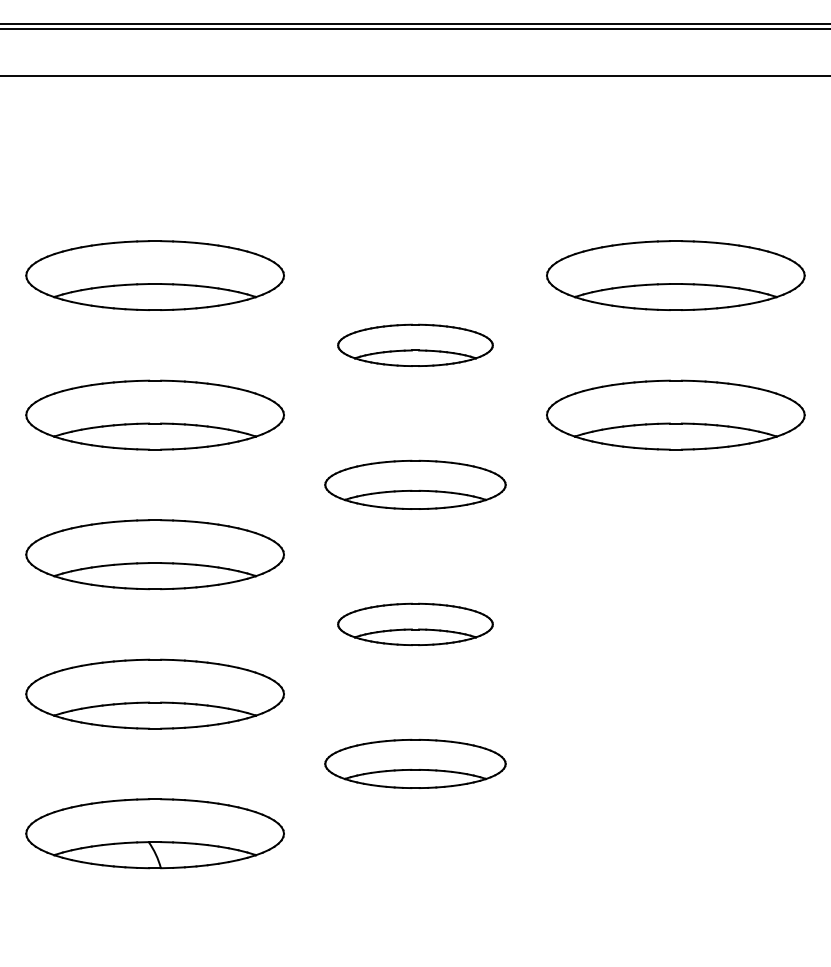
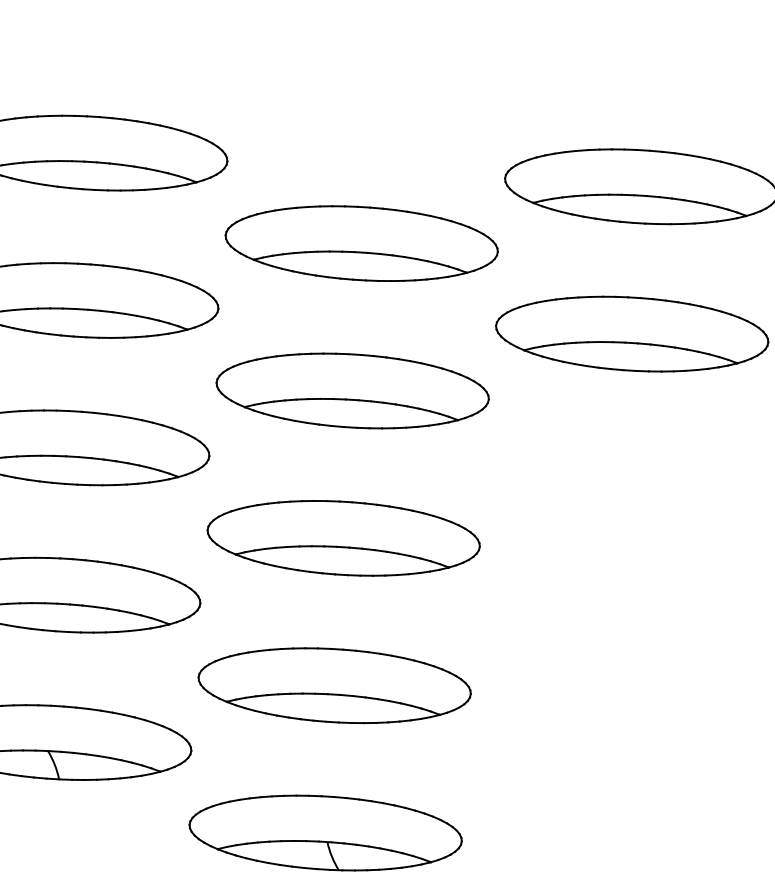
part: (415, 345) -> (361, 243), size x1.67
part: (415, 484) -> (352, 390), size x1.43
part: (415, 624) -> (343, 538), size x1.67
part: (415, 763) -> (334, 685), size x1.43
part: (415, 903) -> (325, 833), added

